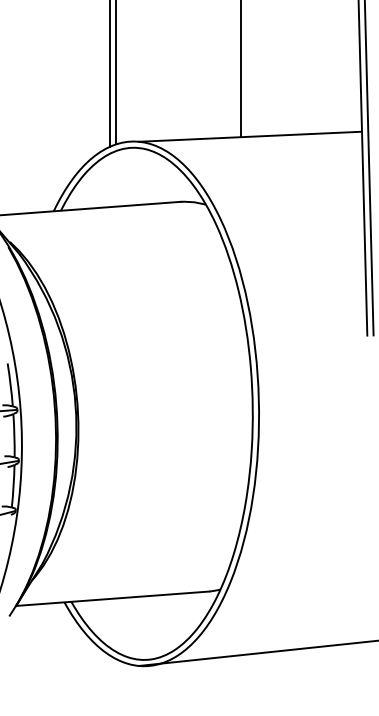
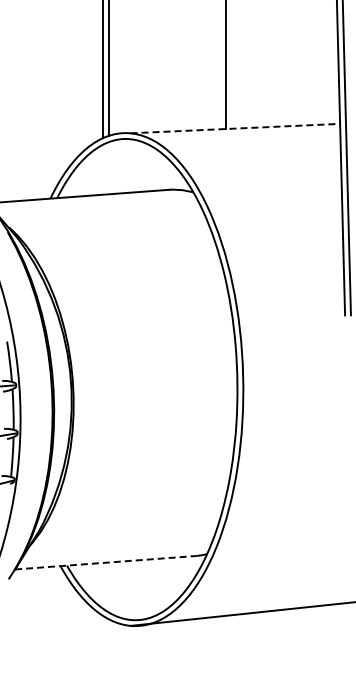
line: (250, 136) -> (235, 128), solid -> dashed
line: (112, 598) -> (105, 562), solid -> dashed

